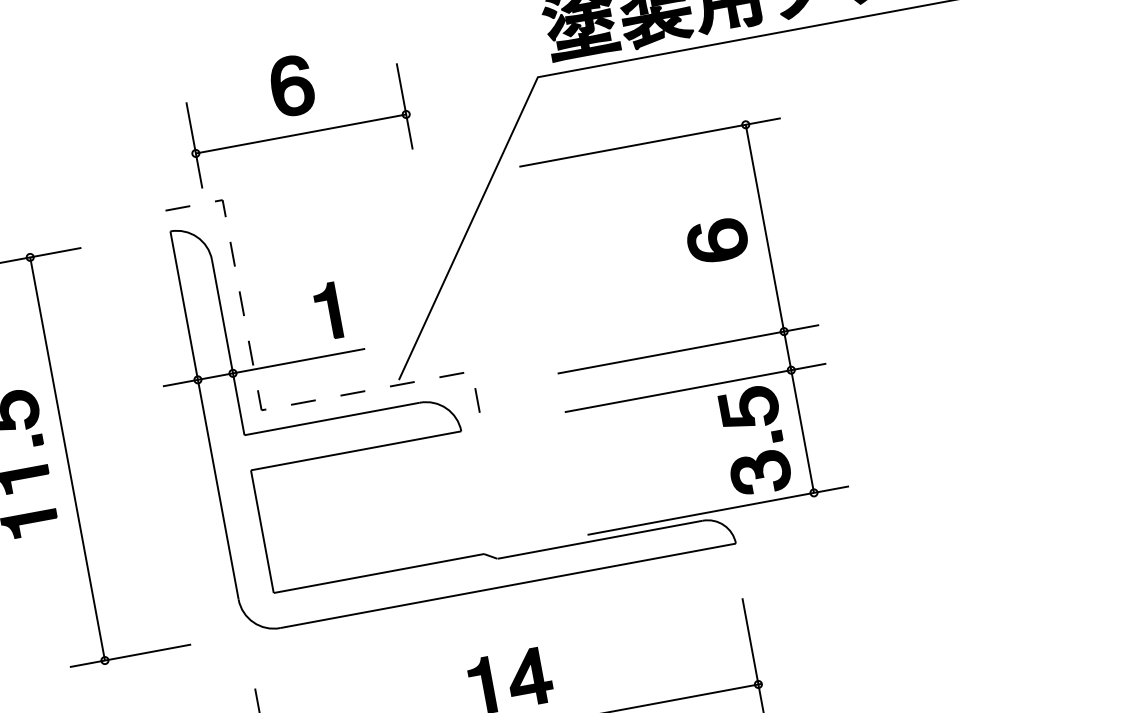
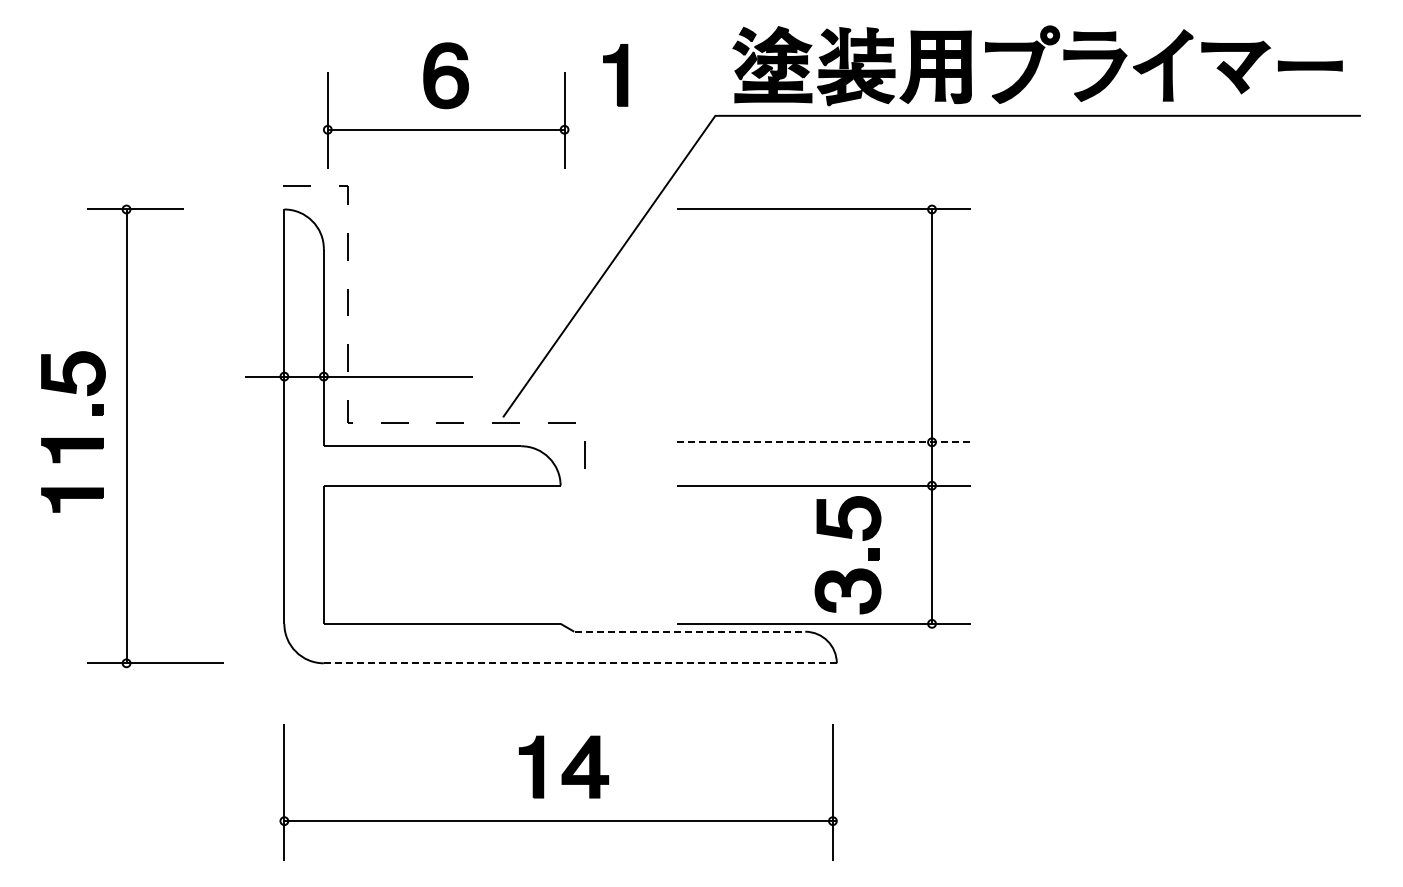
part: (717, 241) -> (877, 330), removed
part: (327, 311) -> (615, 75), moved
line: (688, 349) -> (824, 442), solid -> dashed
part: (761, 452) -> (853, 569), moved
line: (600, 539) -> (690, 631), solid -> dashed
line: (508, 585) -> (580, 663), solid -> dashed

